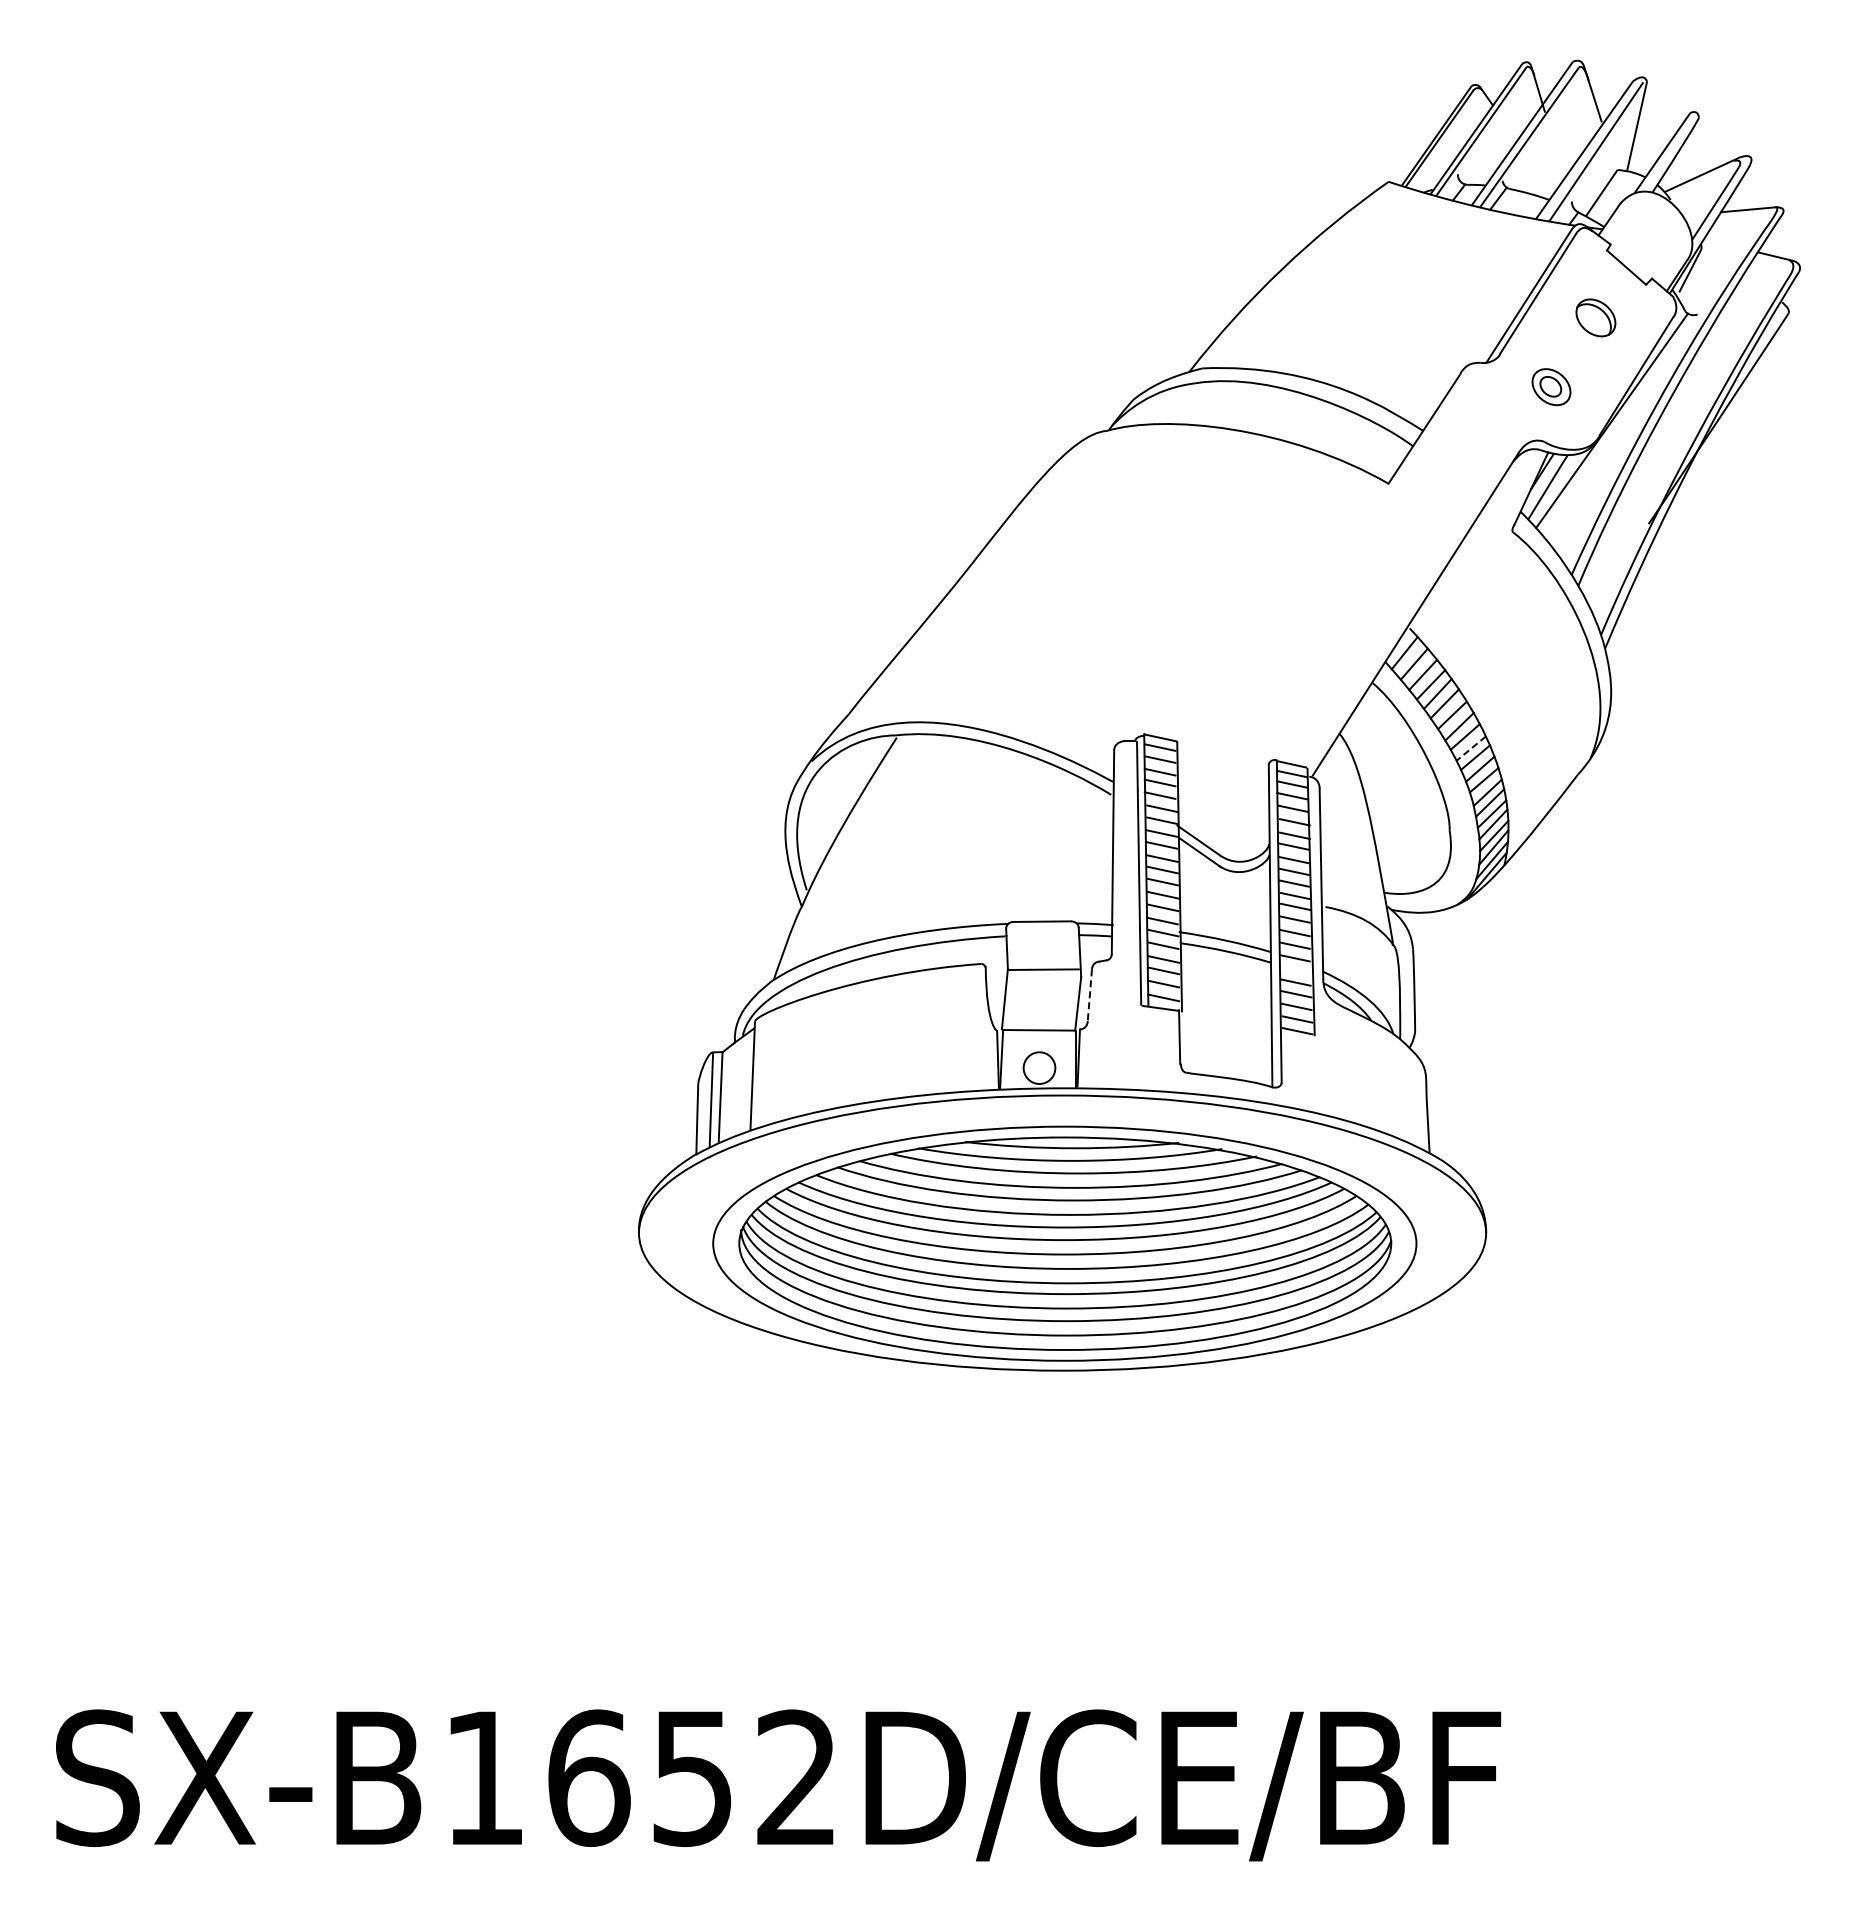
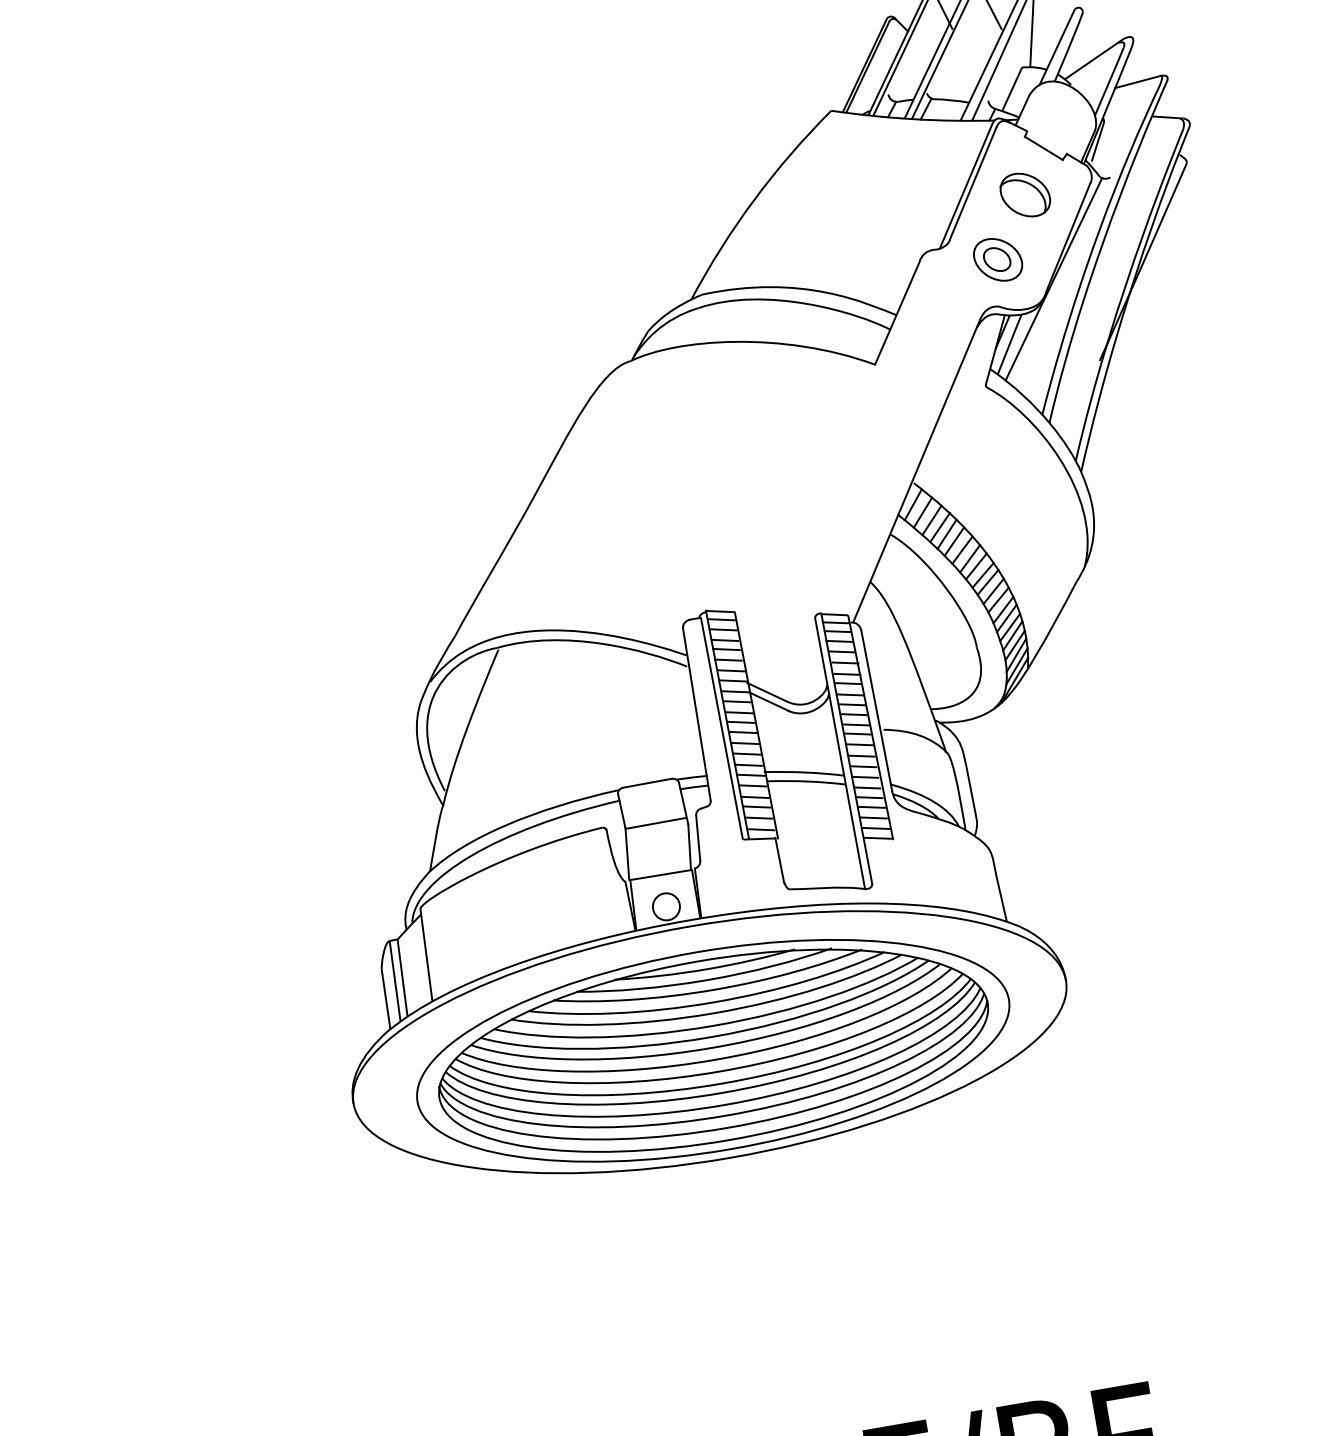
part: (1595, 317) -> (1024, 194), size x1.43
part: (1551, 386) -> (997, 259), size x1.43
line: (1470, 748) -> (982, 575), dashed -> solid
line: (1294, 970) -> (866, 787), added
line: (1089, 995) -> (697, 838), dashed -> solid

